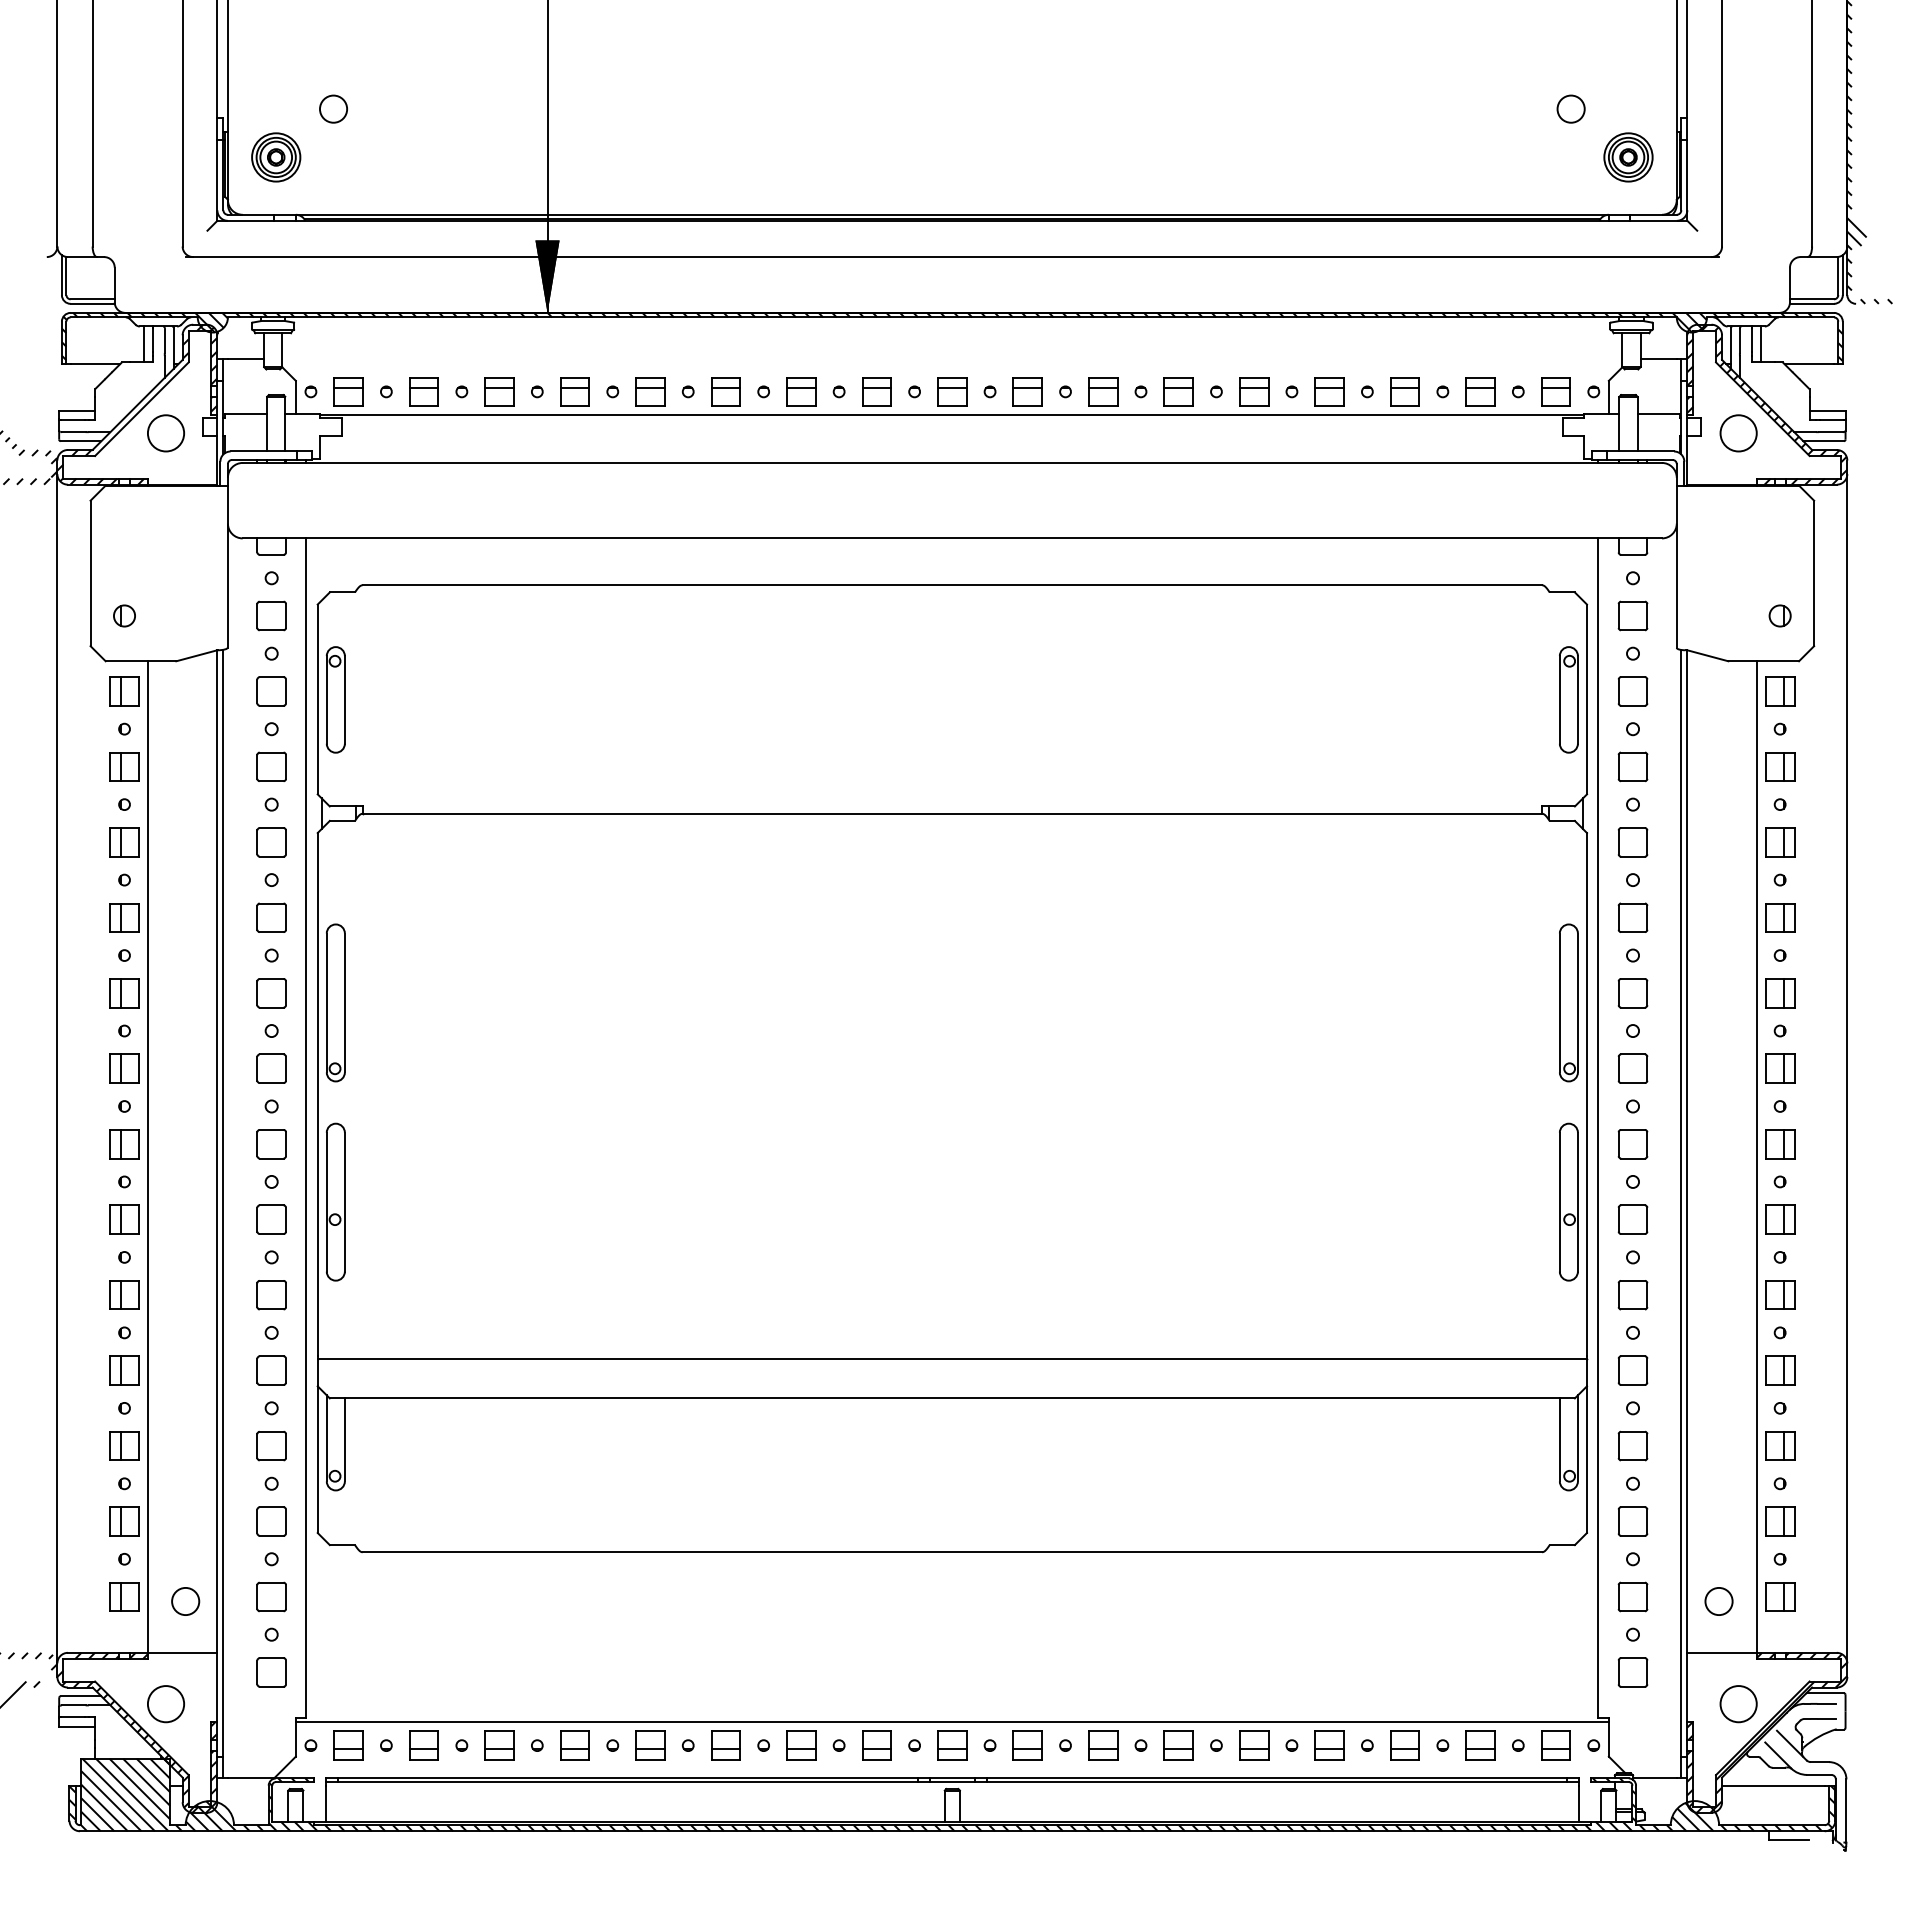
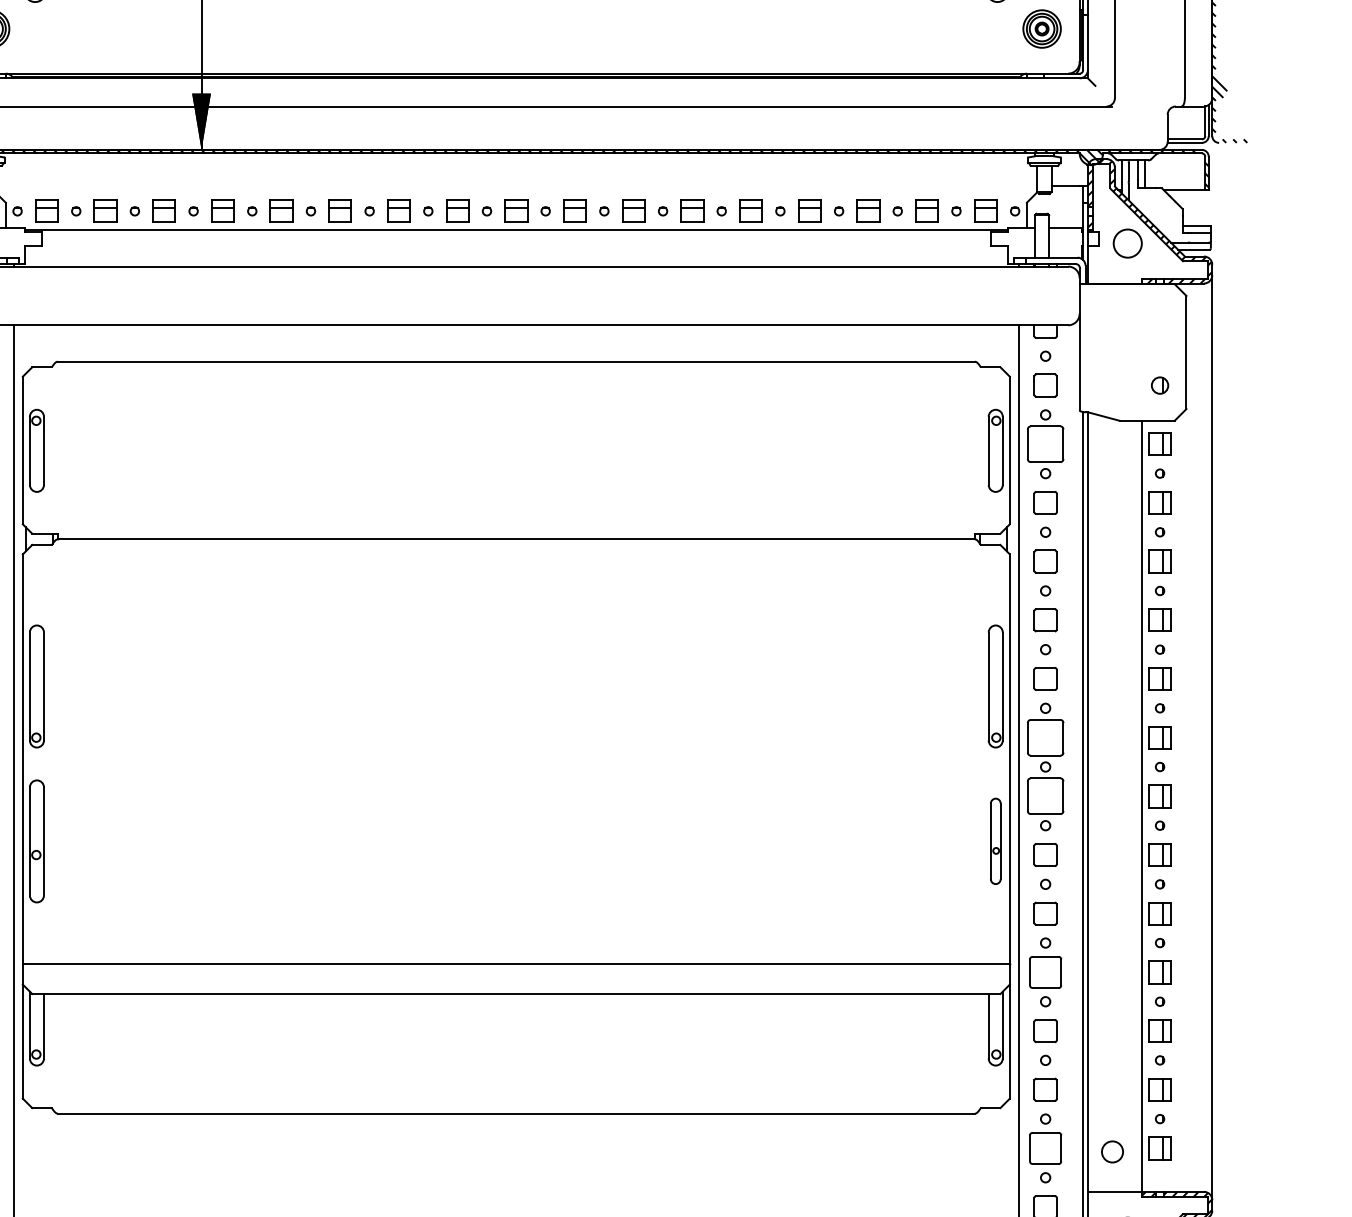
part: (1632, 691) -> (1045, 444), size x1.6
part: (1632, 1068) -> (1045, 737), size x1.6
part: (1632, 1144) -> (1045, 796), size x1.6
part: (1568, 1201) -> (995, 840), size x0.7
part: (1632, 1370) -> (1045, 972), size x1.4
part: (1632, 1596) -> (1045, 1148), size x1.4

